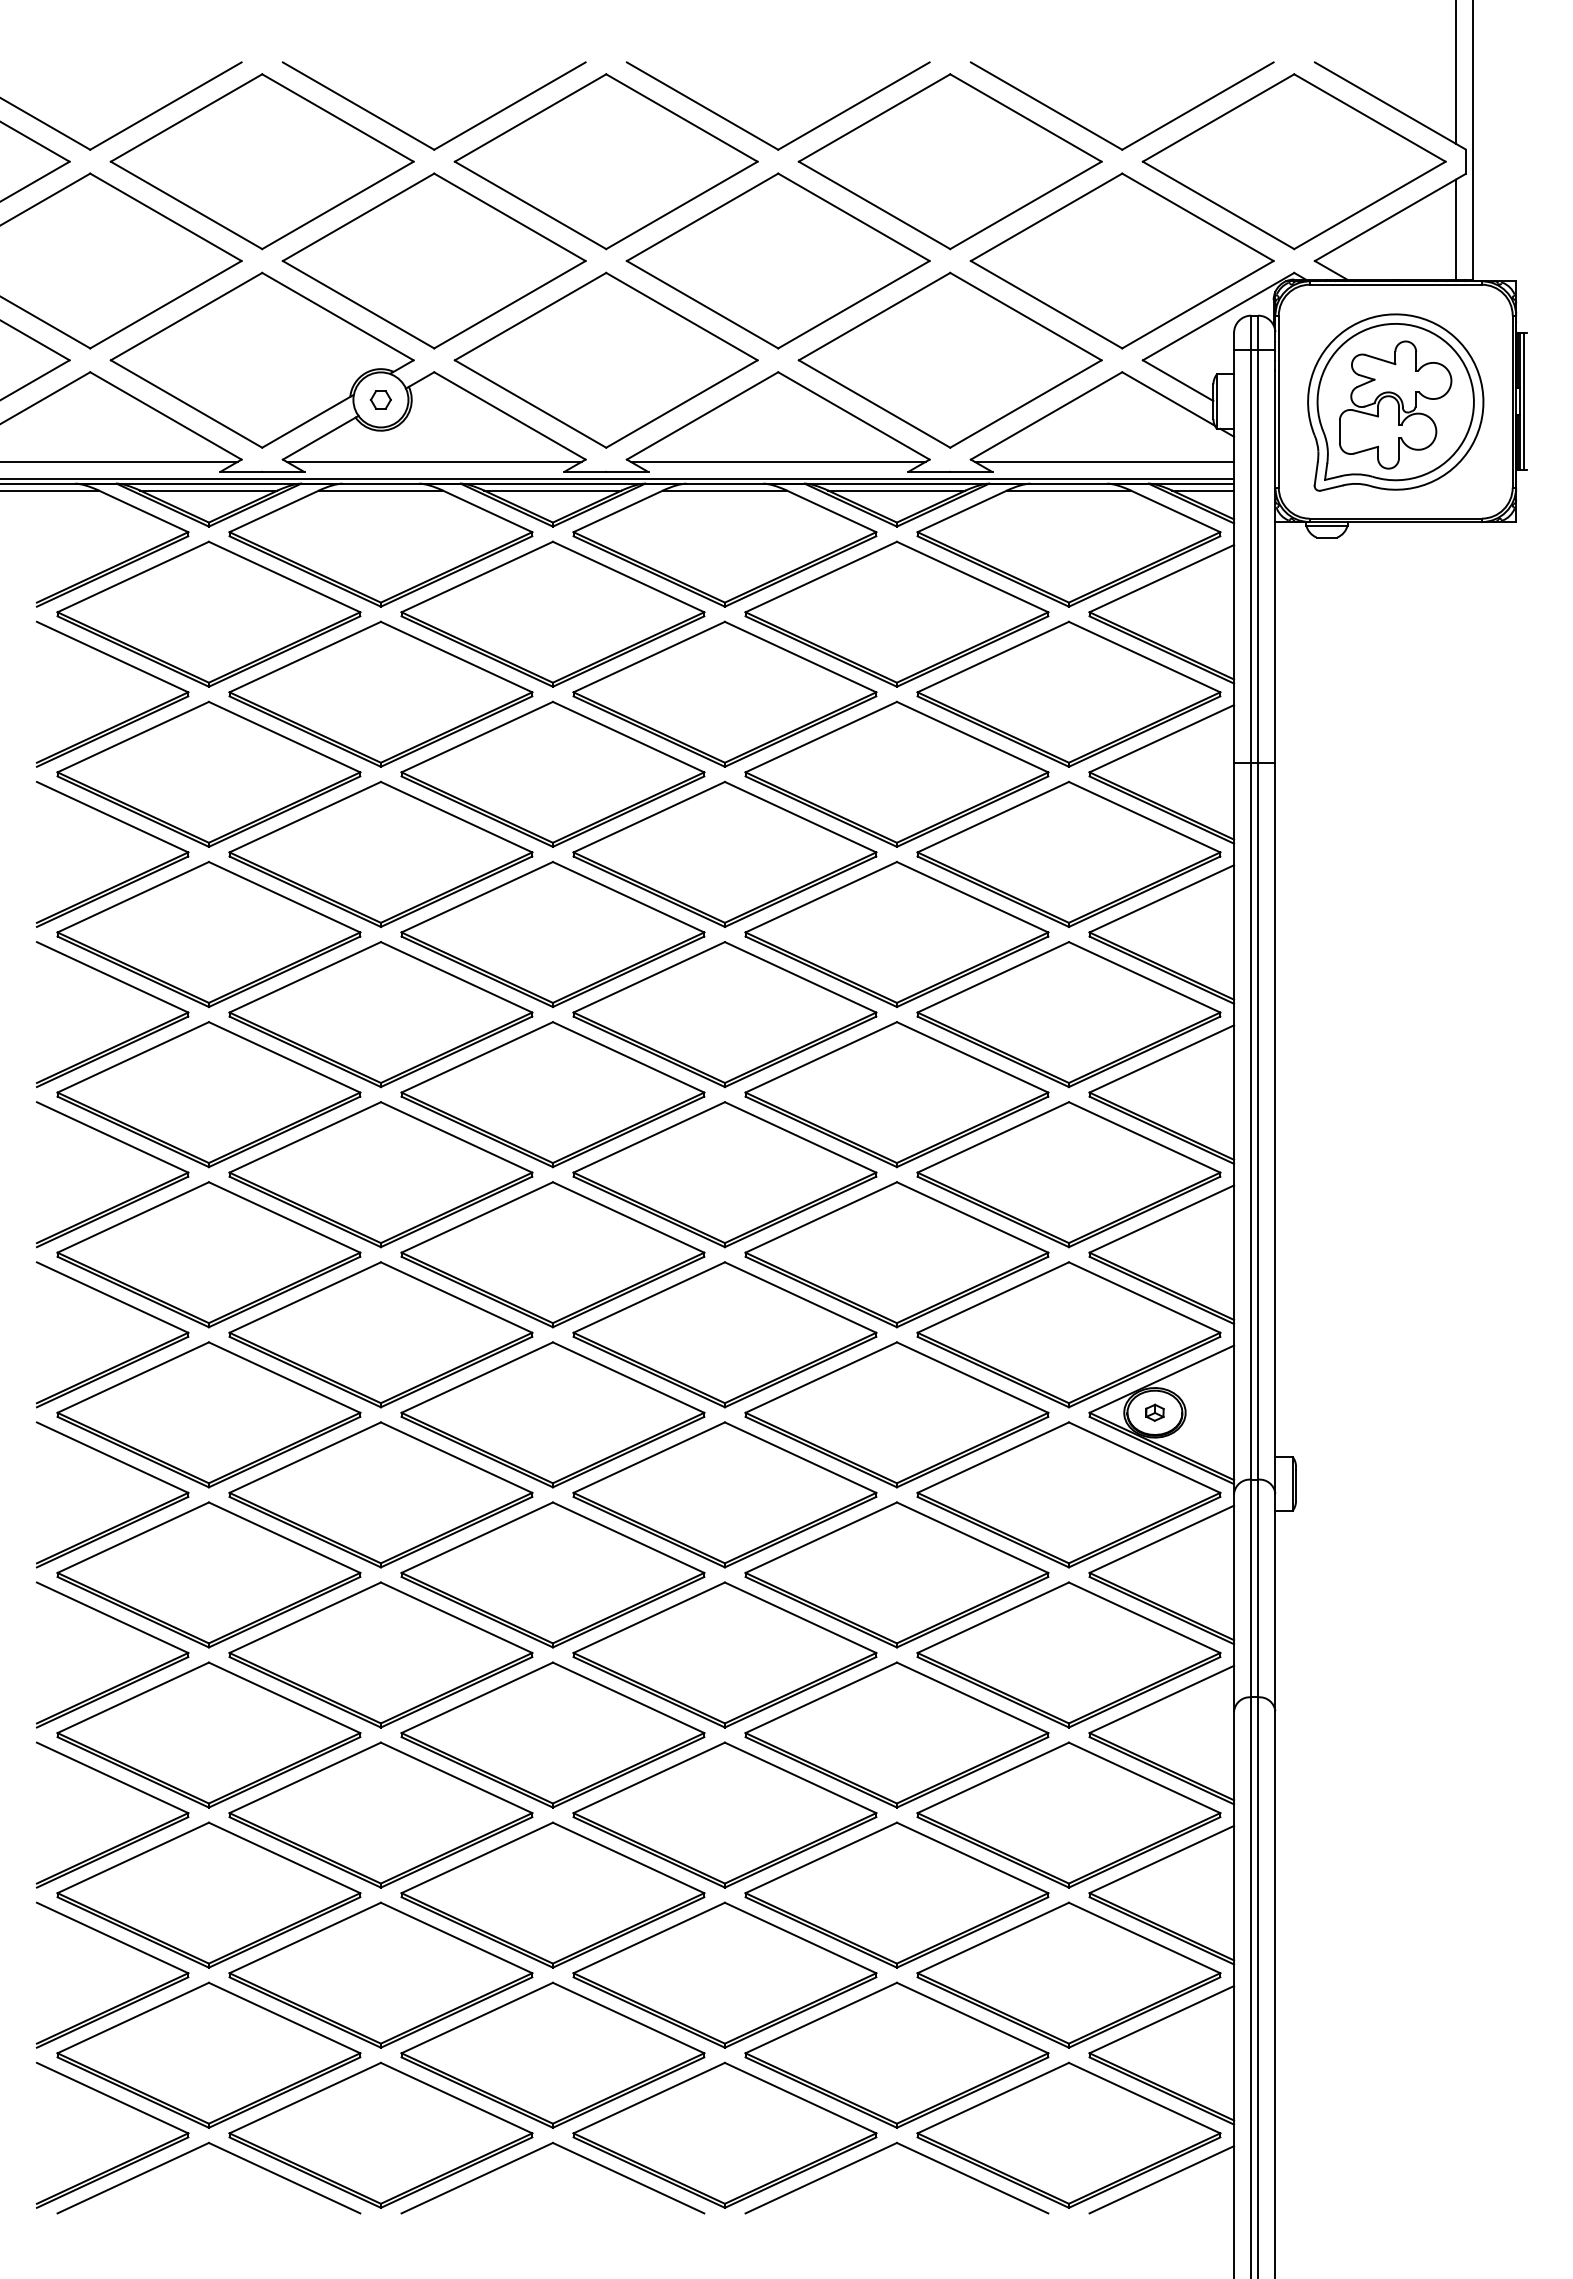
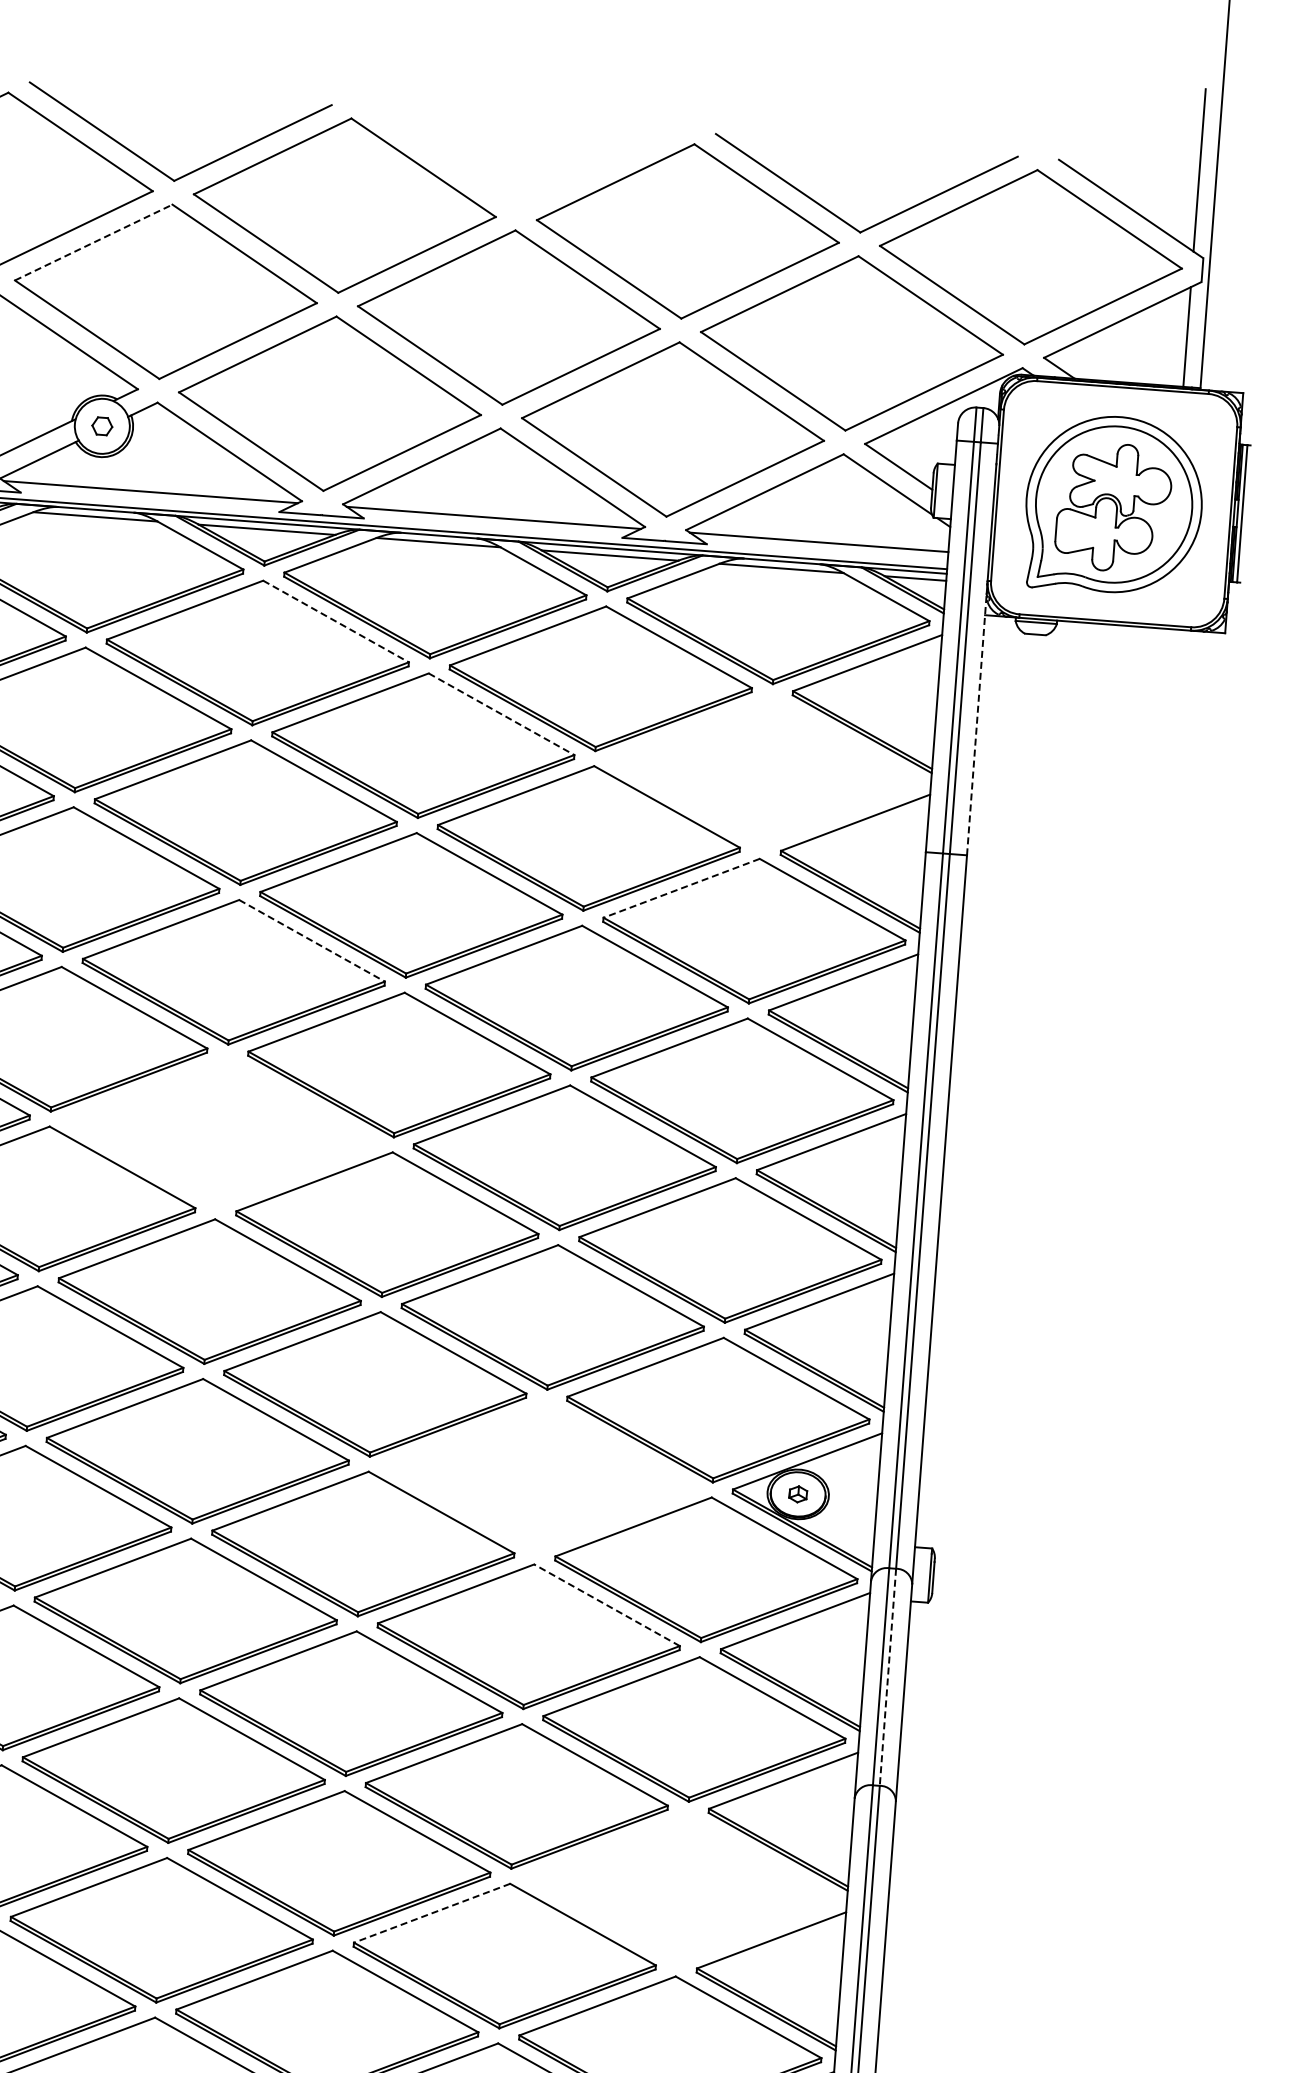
part: (759, 137) -> (499, 193), removed
line: (359, 217) -> (94, 242), solid -> dashed
line: (629, 577) -> (336, 622), solid -> dashed
line: (1275, 631) -> (977, 724), solid -> dashed
line: (801, 657) -> (502, 714), solid -> dashed
part: (1068, 693) -> (765, 770), removed
line: (992, 817) -> (680, 888), solid -> dashed
line: (629, 897) -> (312, 941), solid -> dashed
part: (552, 1094) -> (221, 1131), removed
part: (896, 1414) -> (540, 1476), removed
line: (972, 1537) -> (606, 1605), solid -> dashed
line: (1258, 1588) -> (888, 1677), solid -> dashed
part: (1068, 1814) -> (681, 1888), removed
line: (820, 1858) -> (431, 1913), solid -> dashed

